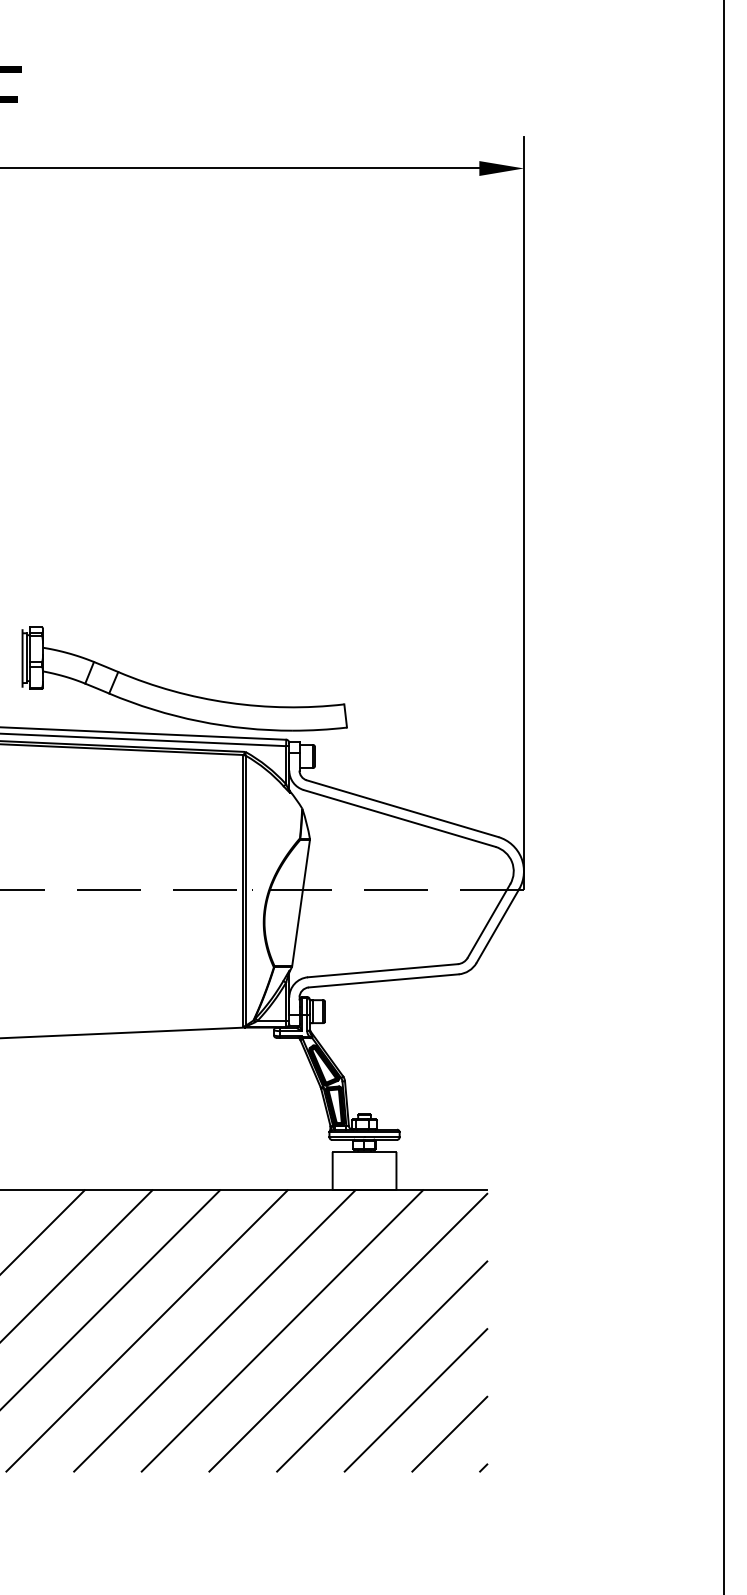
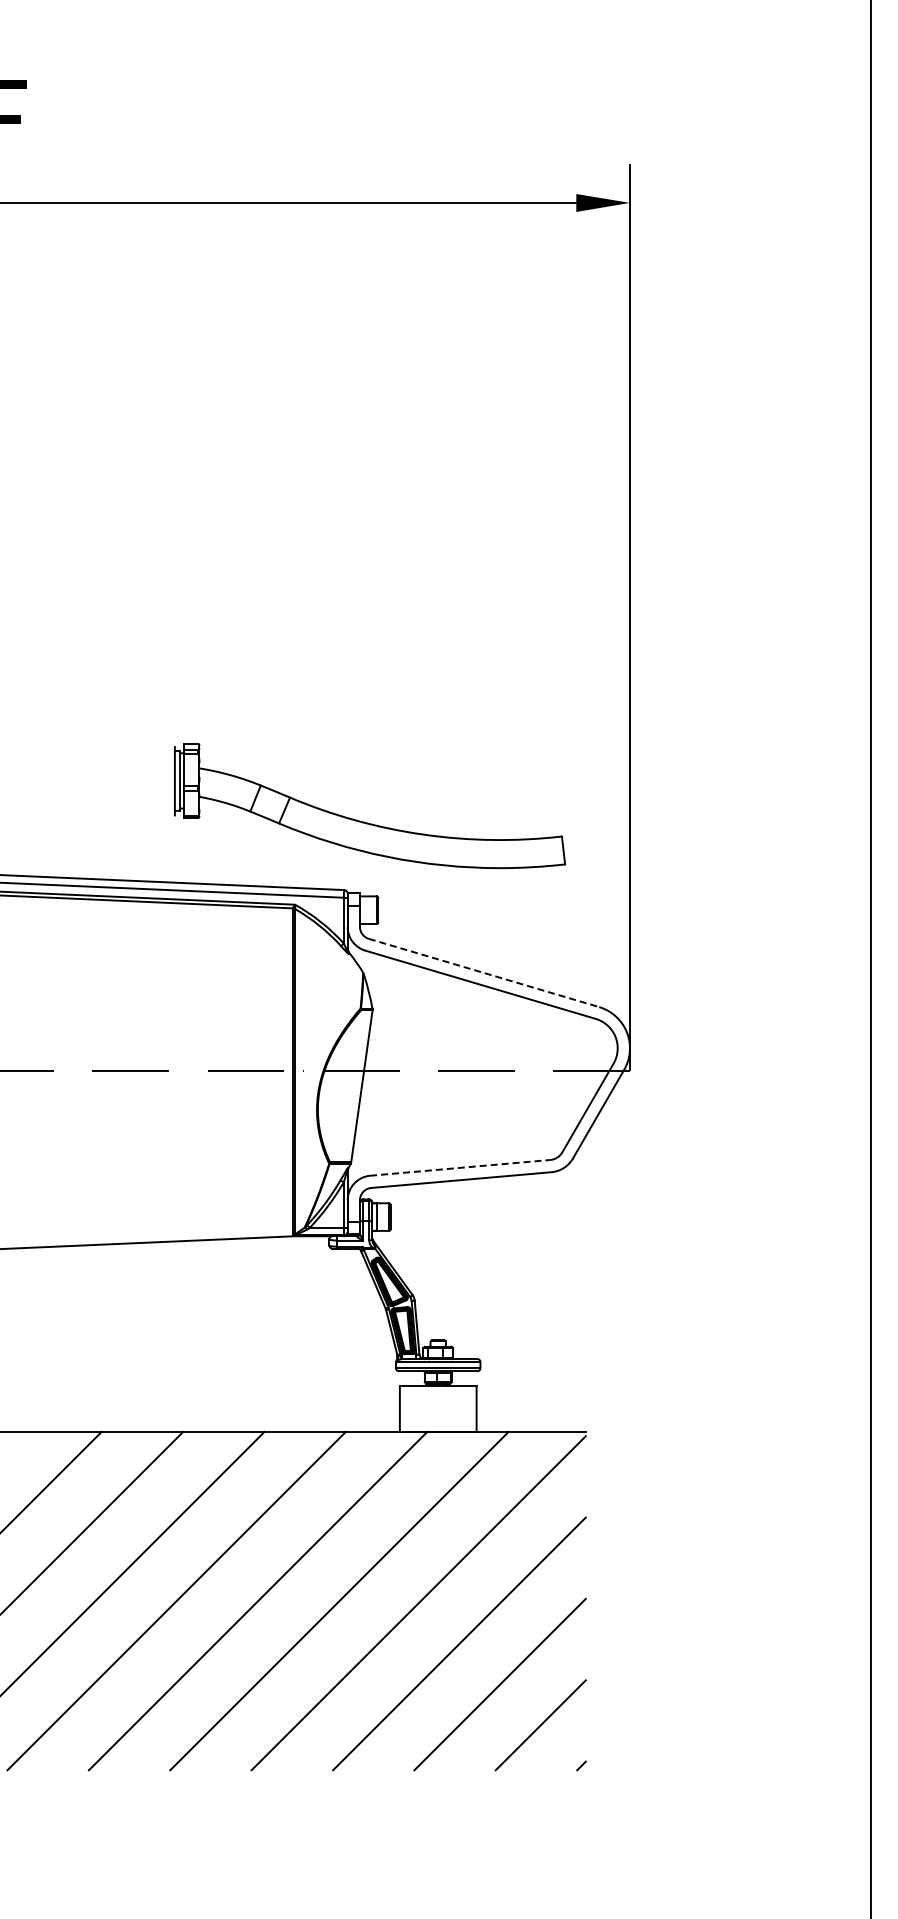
part: (180, 691) -> (364, 821), moved
line: (403, 809) -> (484, 973), solid -> dashed
line: (383, 970) -> (460, 1167), solid -> dashed

